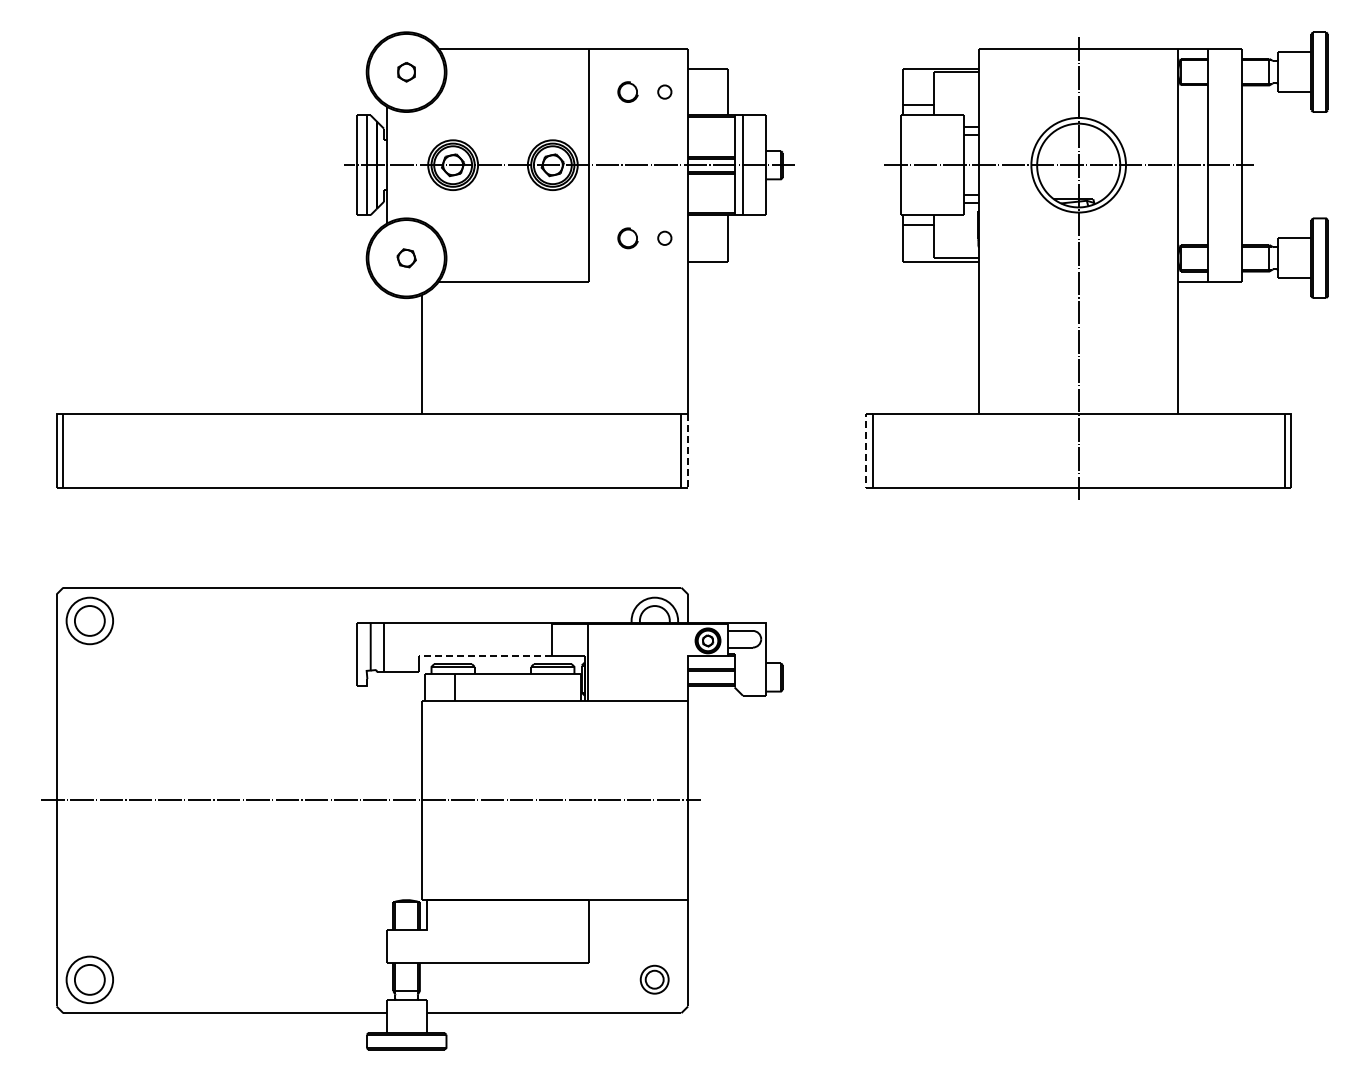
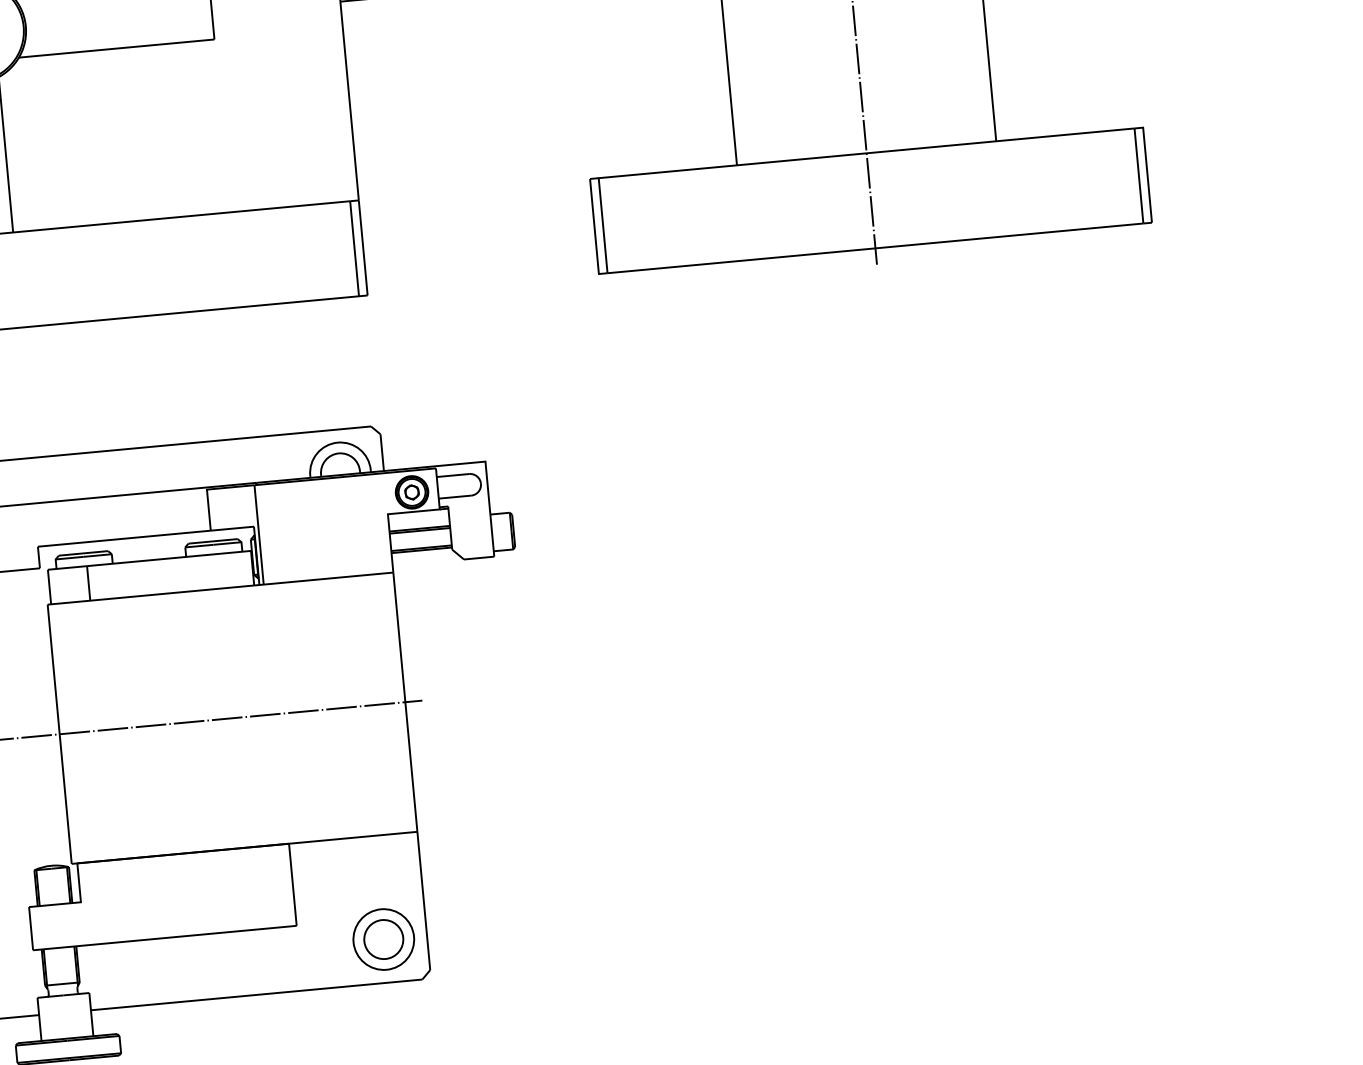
line: (688, 451) -> (363, 248), dashed -> solid
line: (865, 454) -> (594, 231), dashed -> solid
line: (484, 655) -> (123, 538), dashed -> solid
part: (654, 979) -> (383, 939), size x1.67

